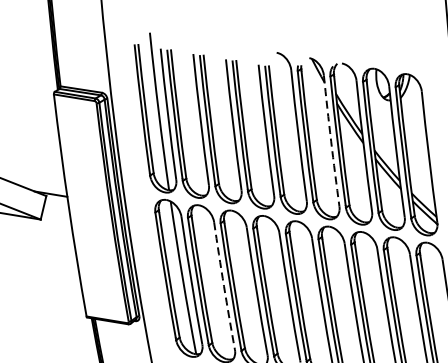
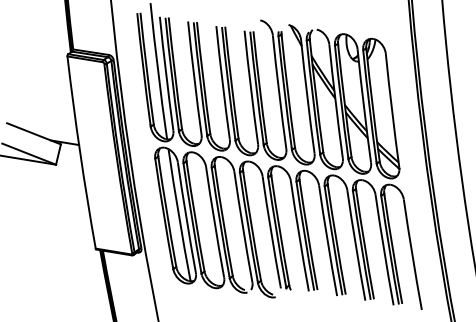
arc: (331, 140) -> (307, 96), dashed -> solid
arc: (223, 286) -> (214, 222), dashed -> solid

